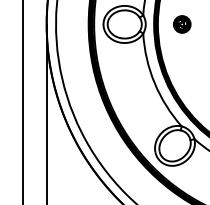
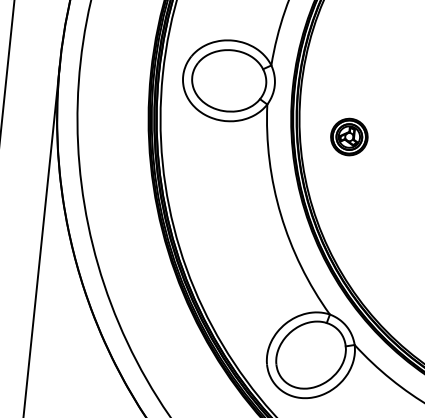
part: (182, 24) -> (349, 137), moved

